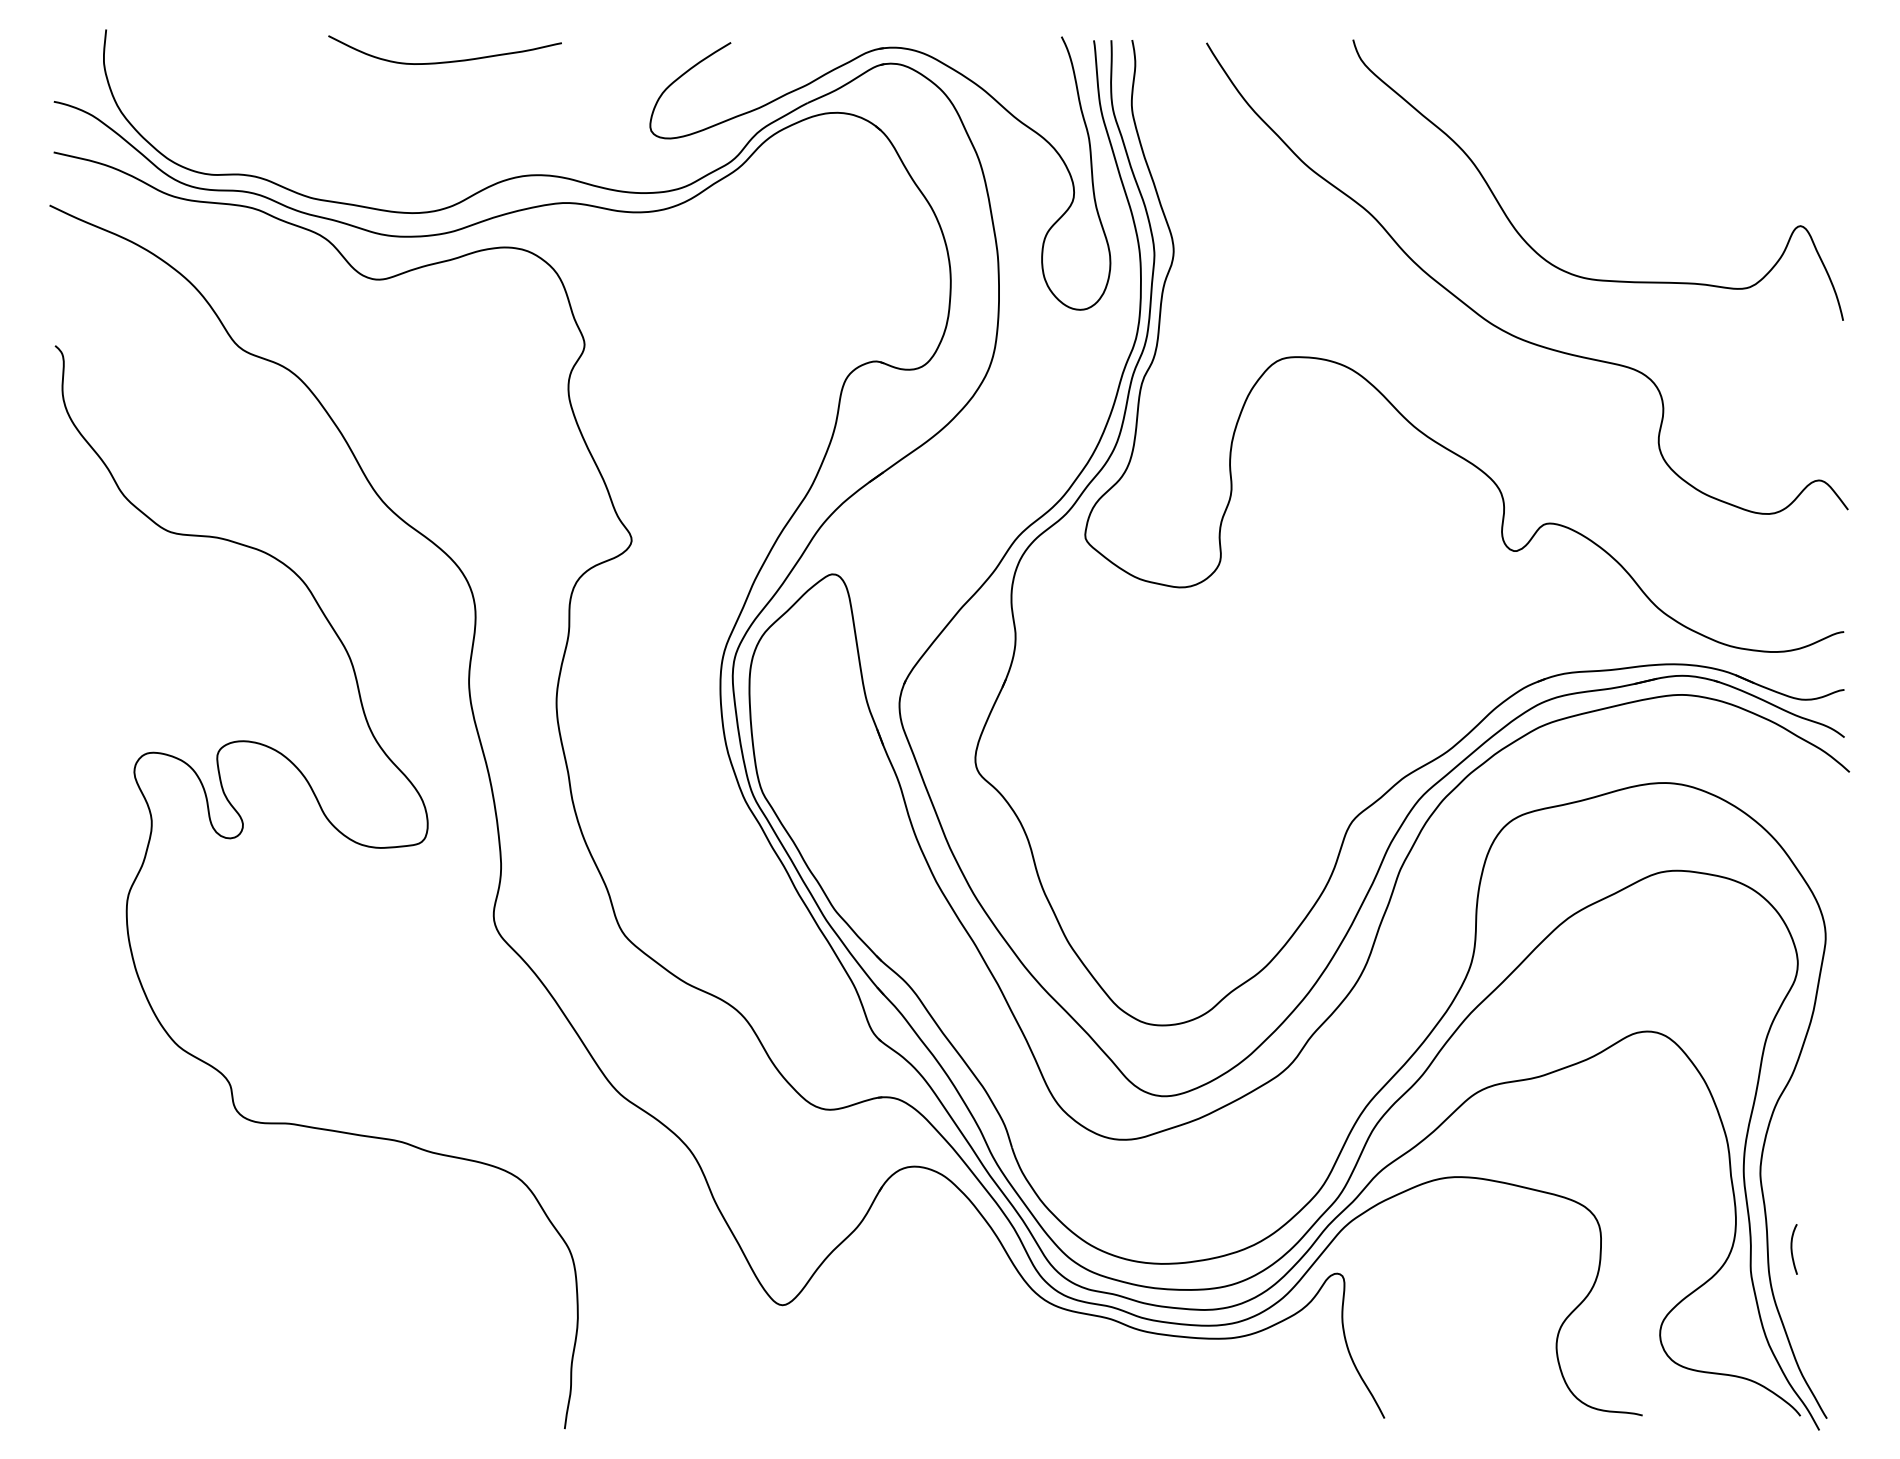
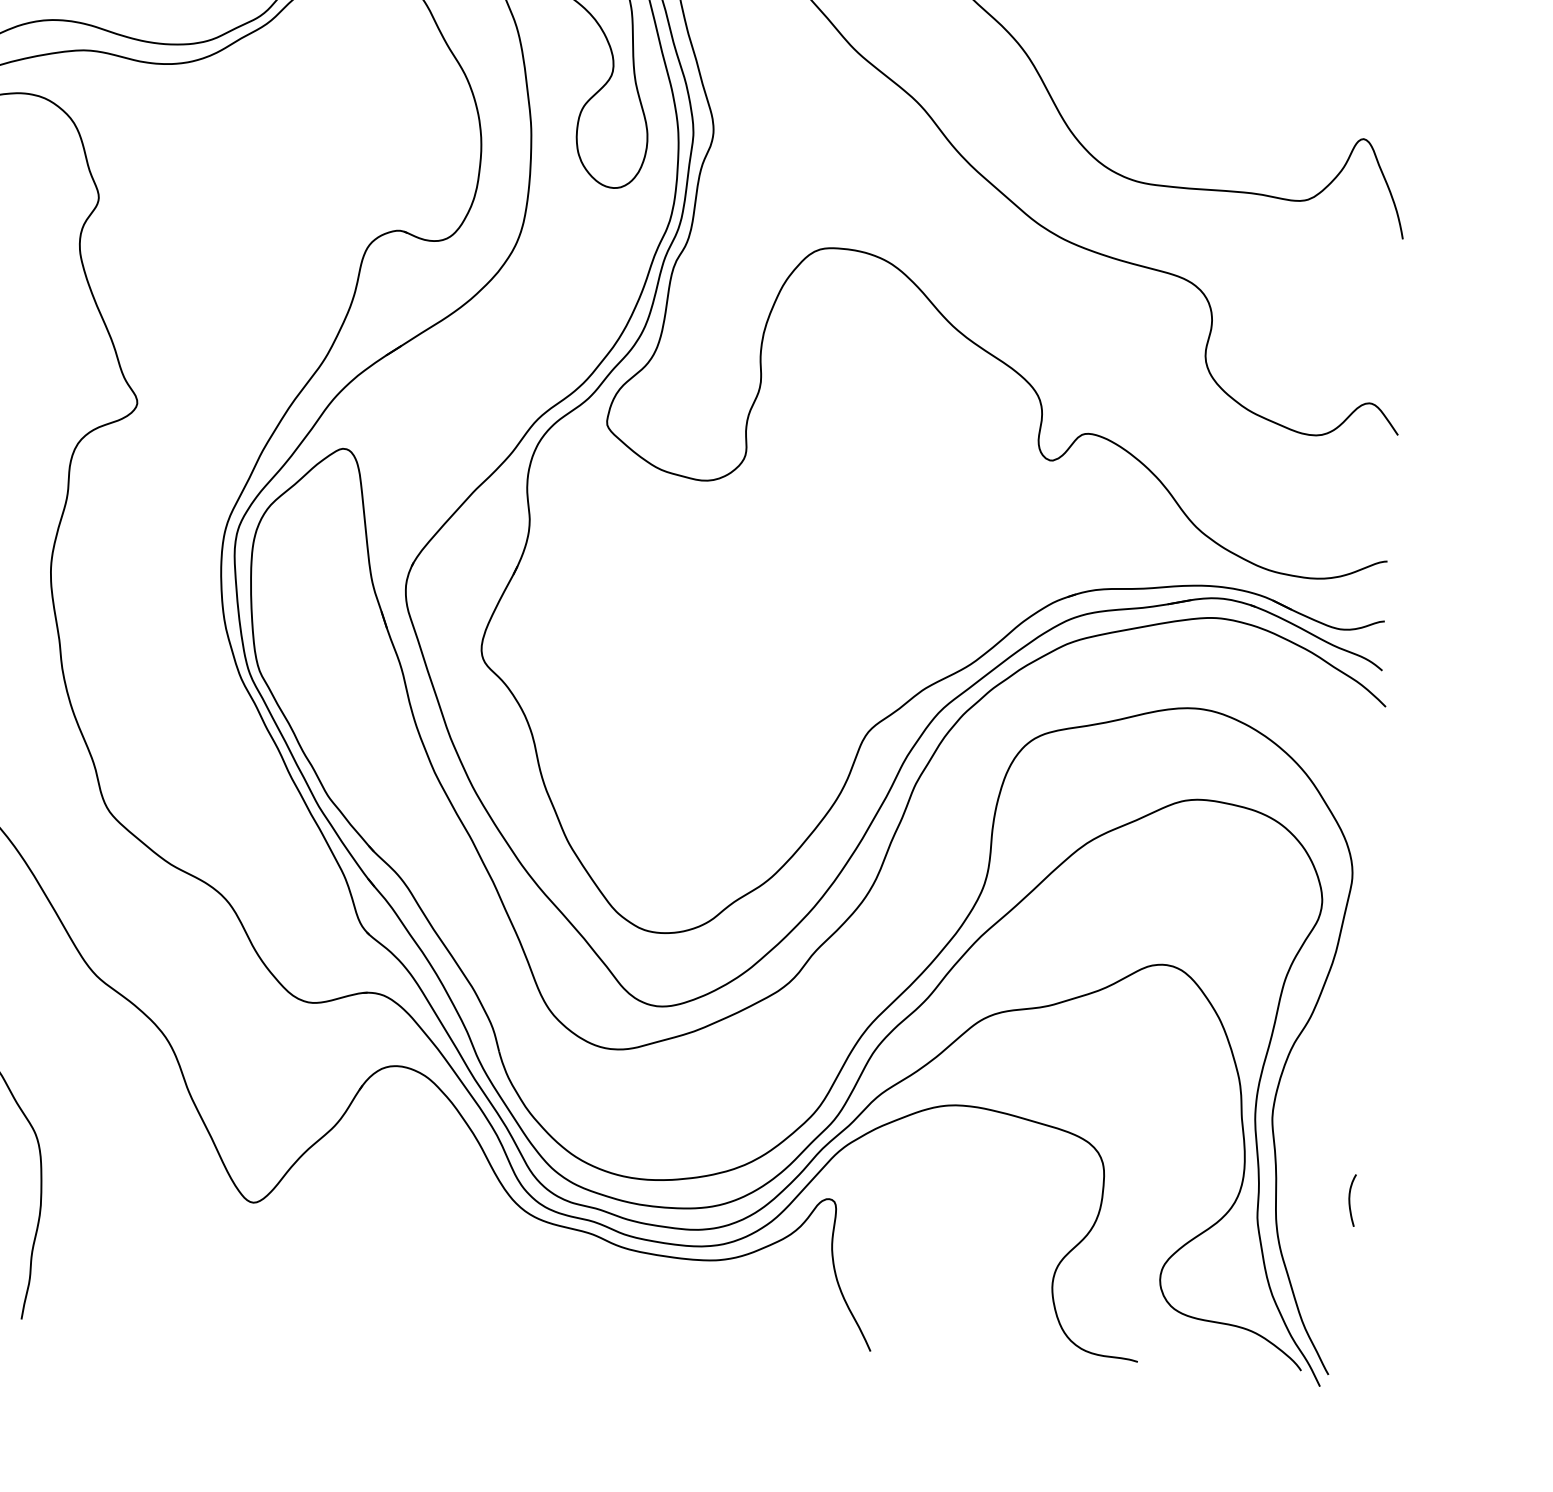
curve: (1792, 1249) -> (1350, 1200), moved

